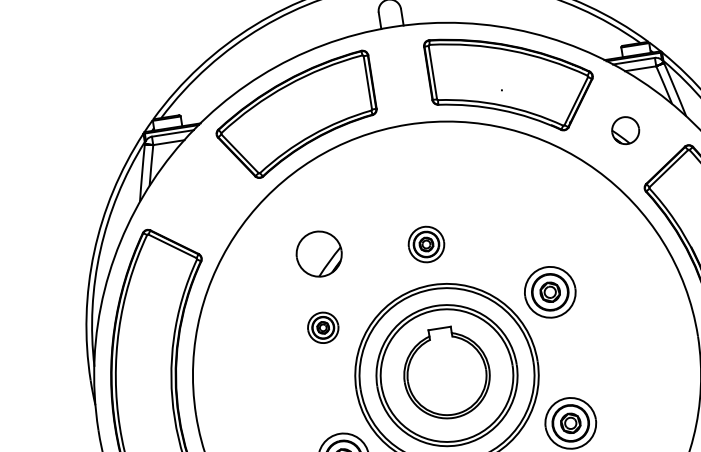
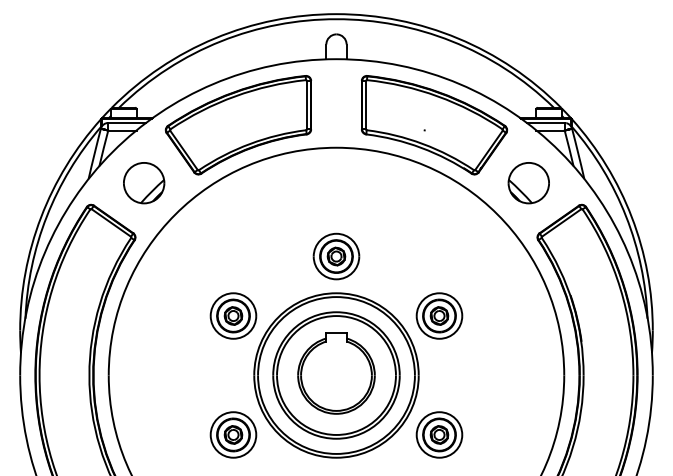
part: (625, 130) -> (528, 183), size x1.67
part: (426, 244) -> (336, 256), size x1.43
part: (319, 254) -> (144, 183), moved
part: (323, 327) -> (233, 315), size x1.67

